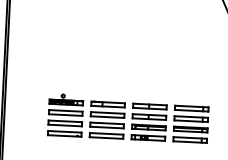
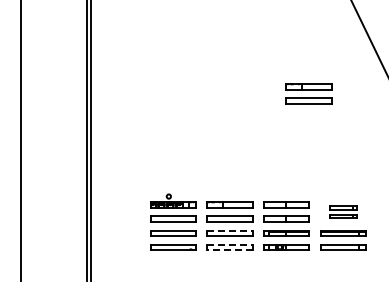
part: (170, 25) -> (308, 93), added
part: (191, 113) -> (343, 211), size x0.6
line: (107, 123) -> (230, 230), solid -> dashed
line: (107, 133) -> (230, 244), solid -> dashed
line: (106, 138) -> (230, 250), solid -> dashed

